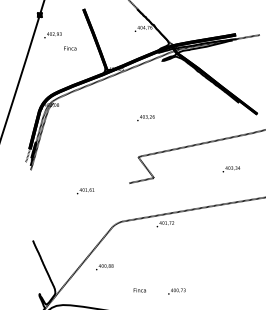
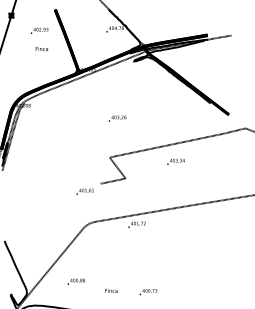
text: (52, 35) -> (39, 31), moved
text: (230, 169) -> (175, 162), moved
text: (85, 191) -> (85, 192), moved
text: (104, 267) -> (76, 282), moved

